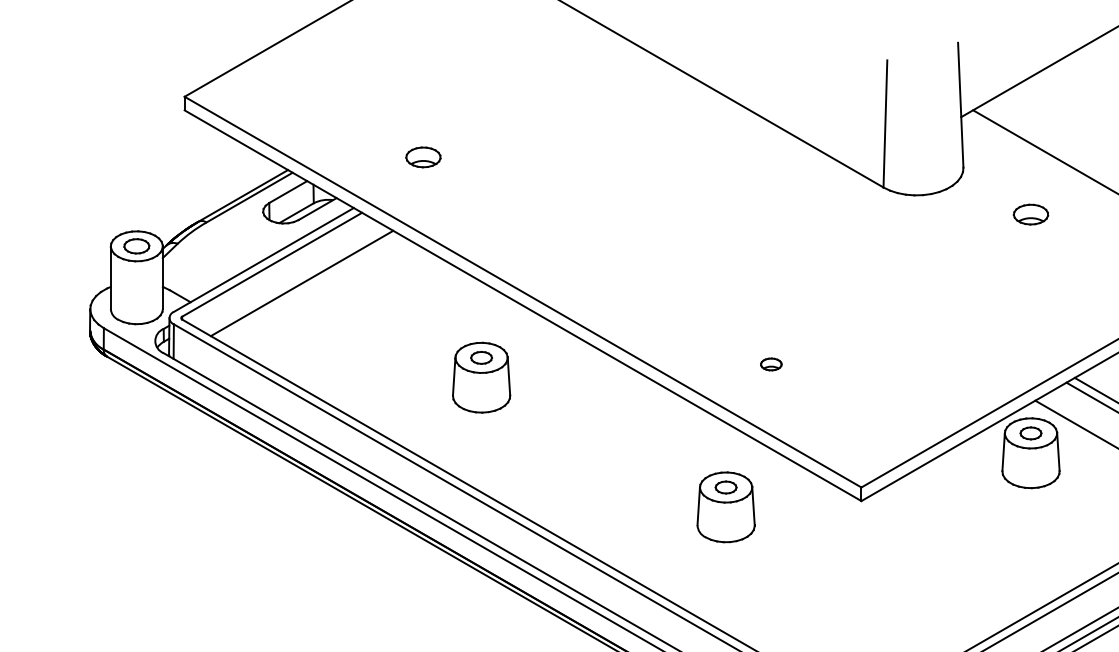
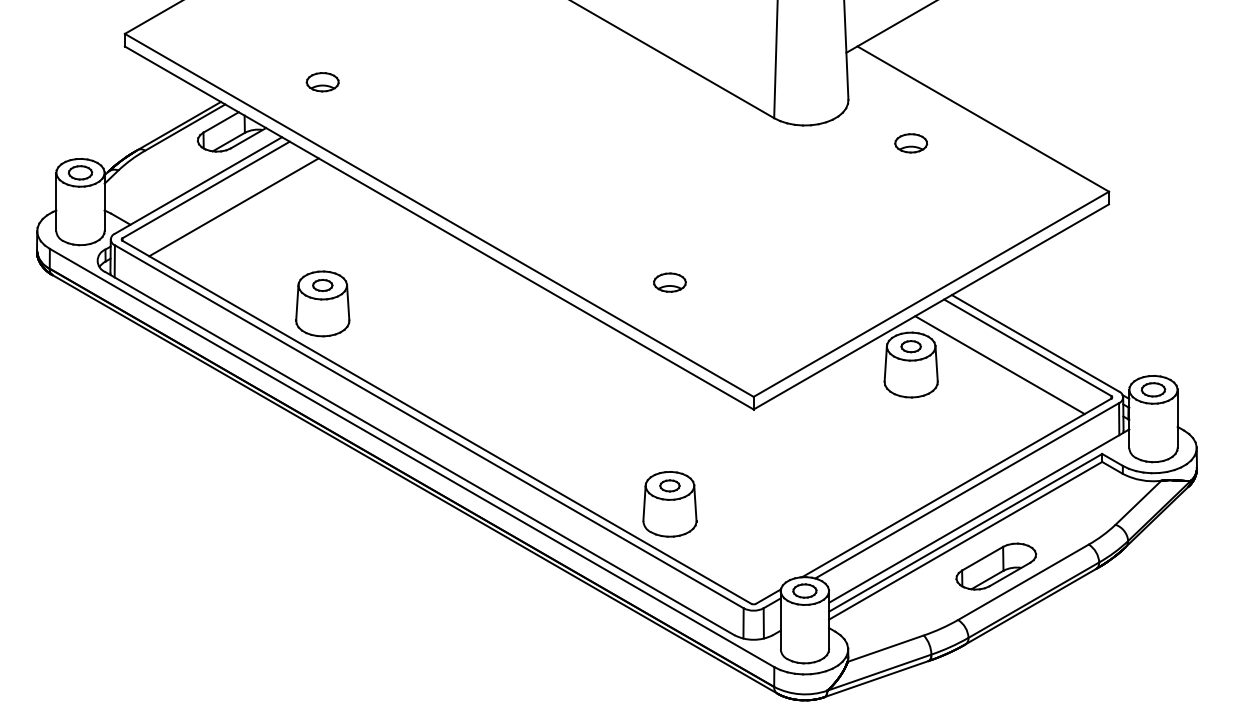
part: (423, 157) -> (322, 82), moved
part: (770, 364) -> (669, 282), size x1.67
part: (481, 377) -> (322, 303), moved
part: (725, 507) -> (669, 504), moved

